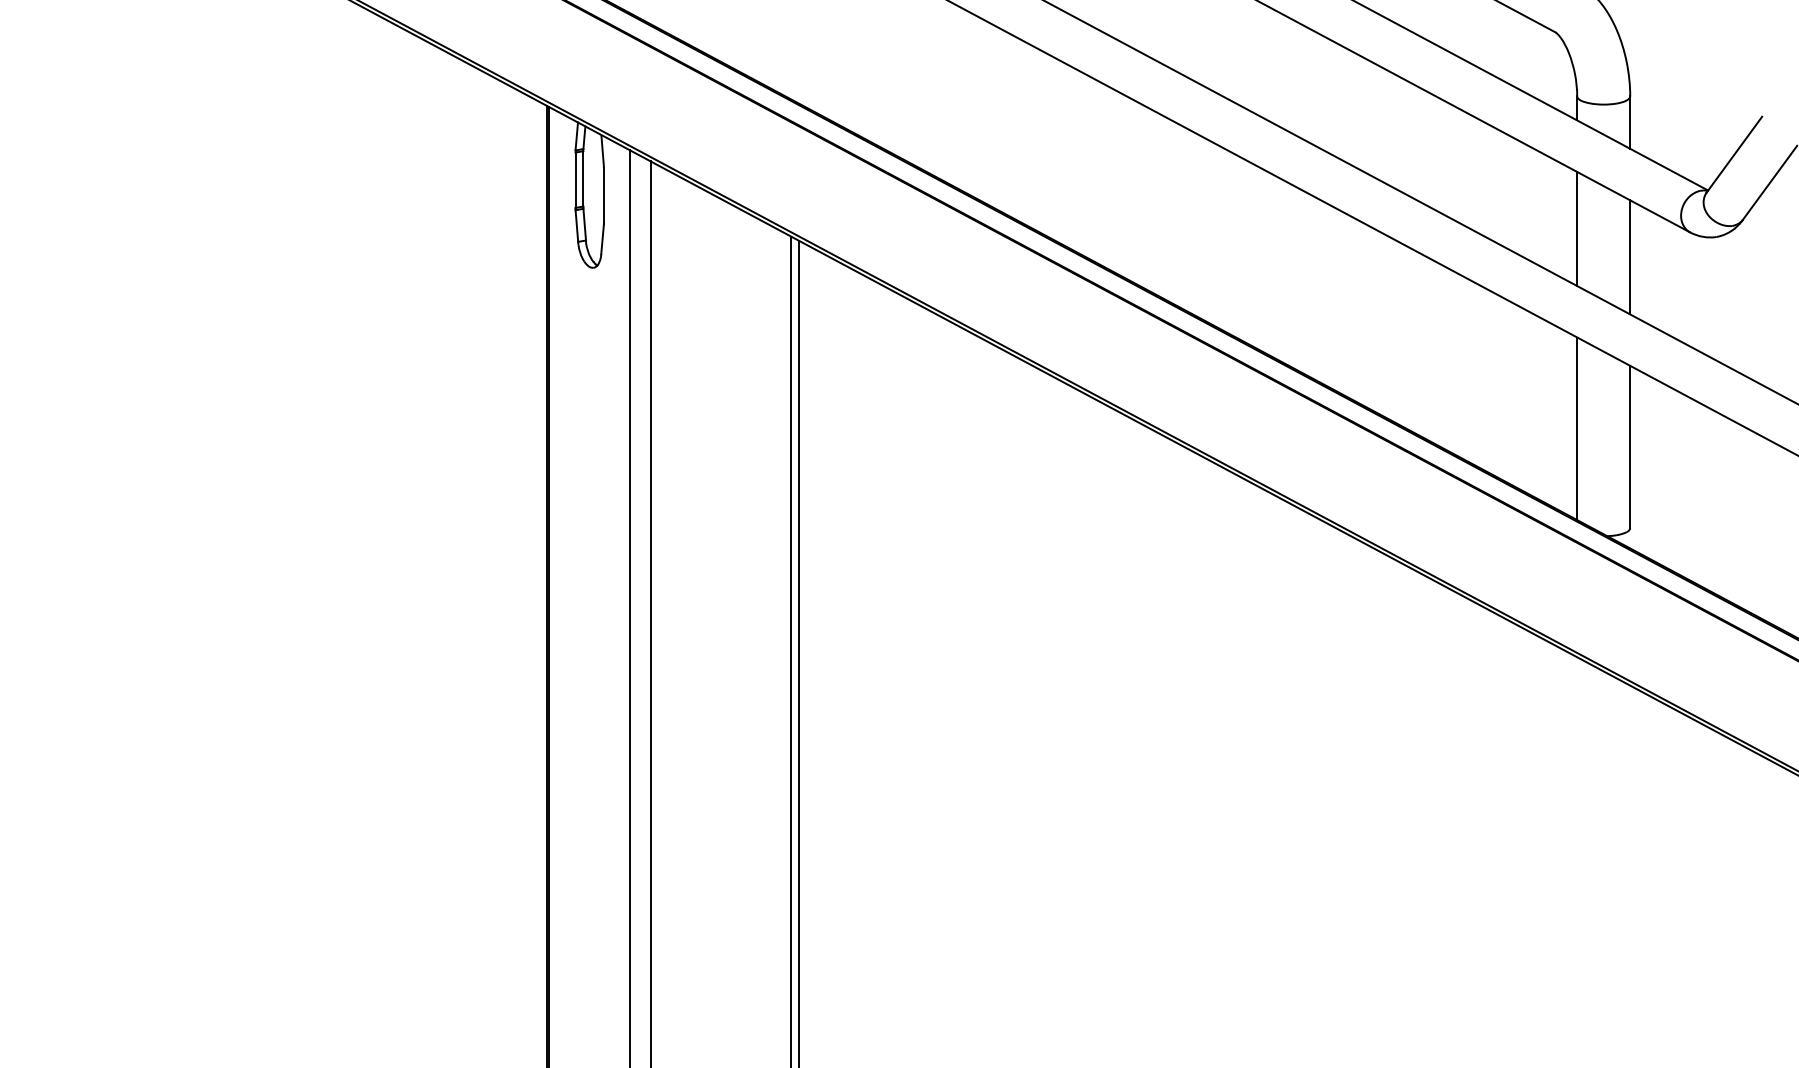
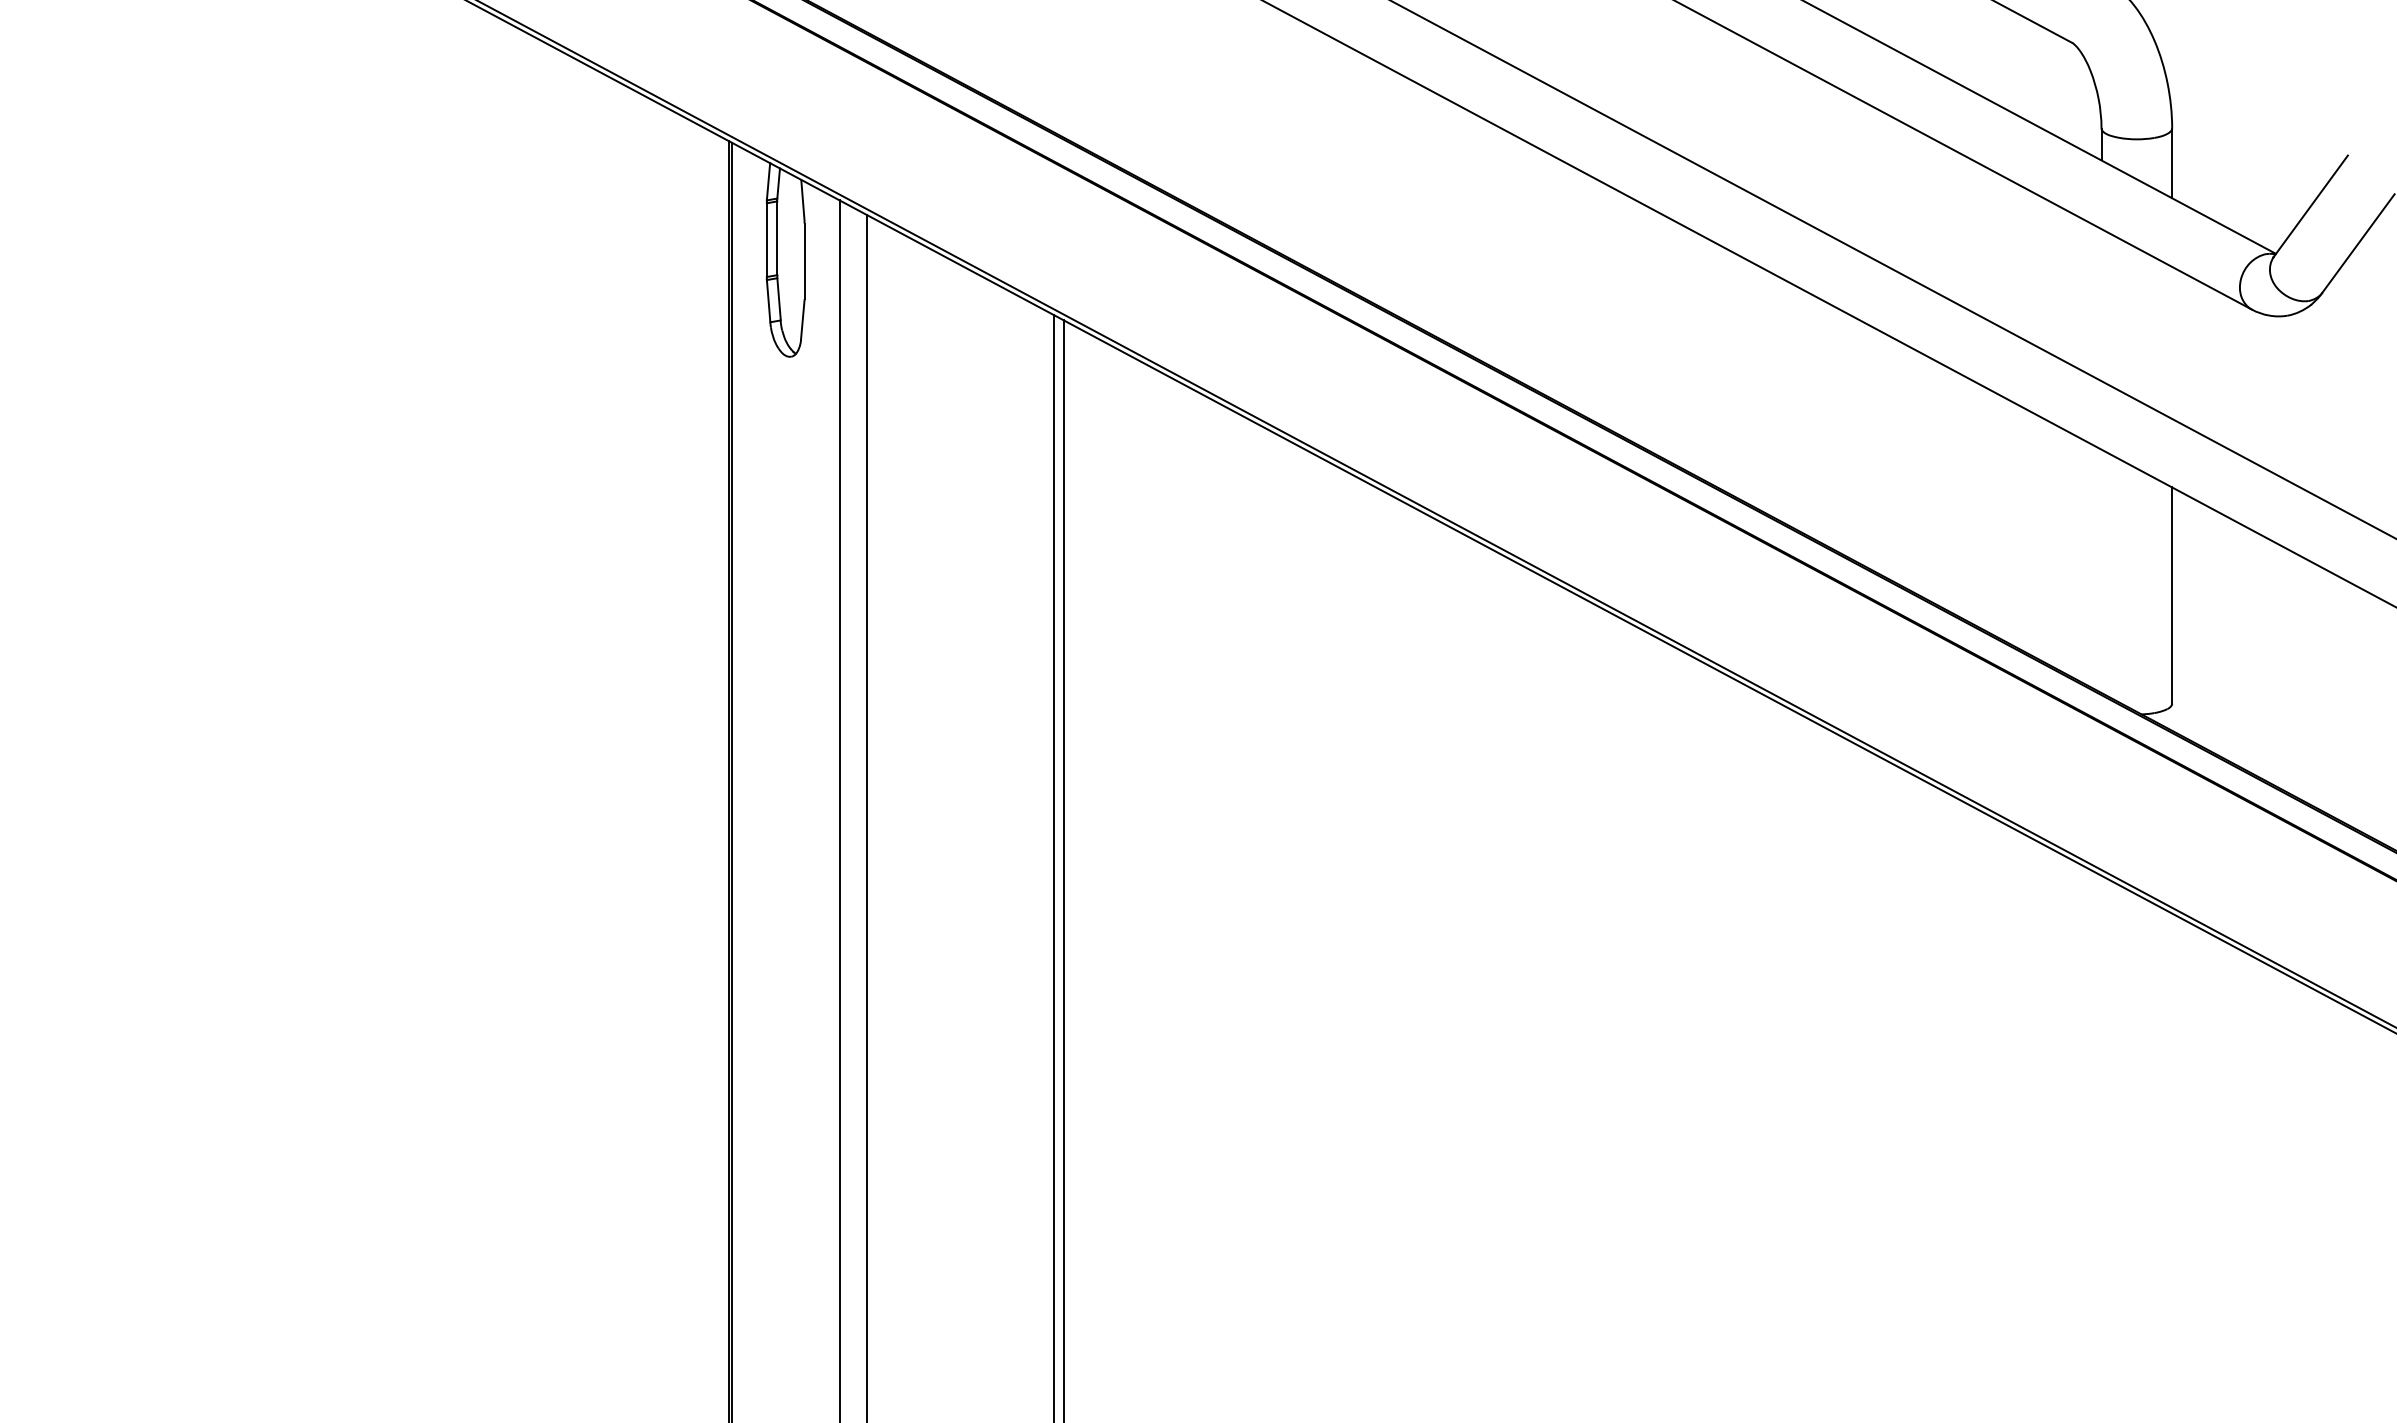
line: (1577, 229) -> (2101, 305), removed
line: (1630, 257) -> (2172, 342), removed
line: (1577, 428) -> (2101, 571), removed

